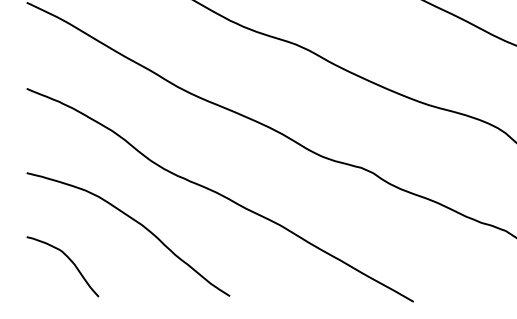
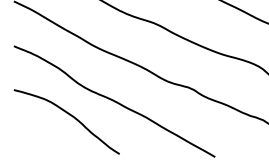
curve: (68, 260) -> (35, 135), removed

